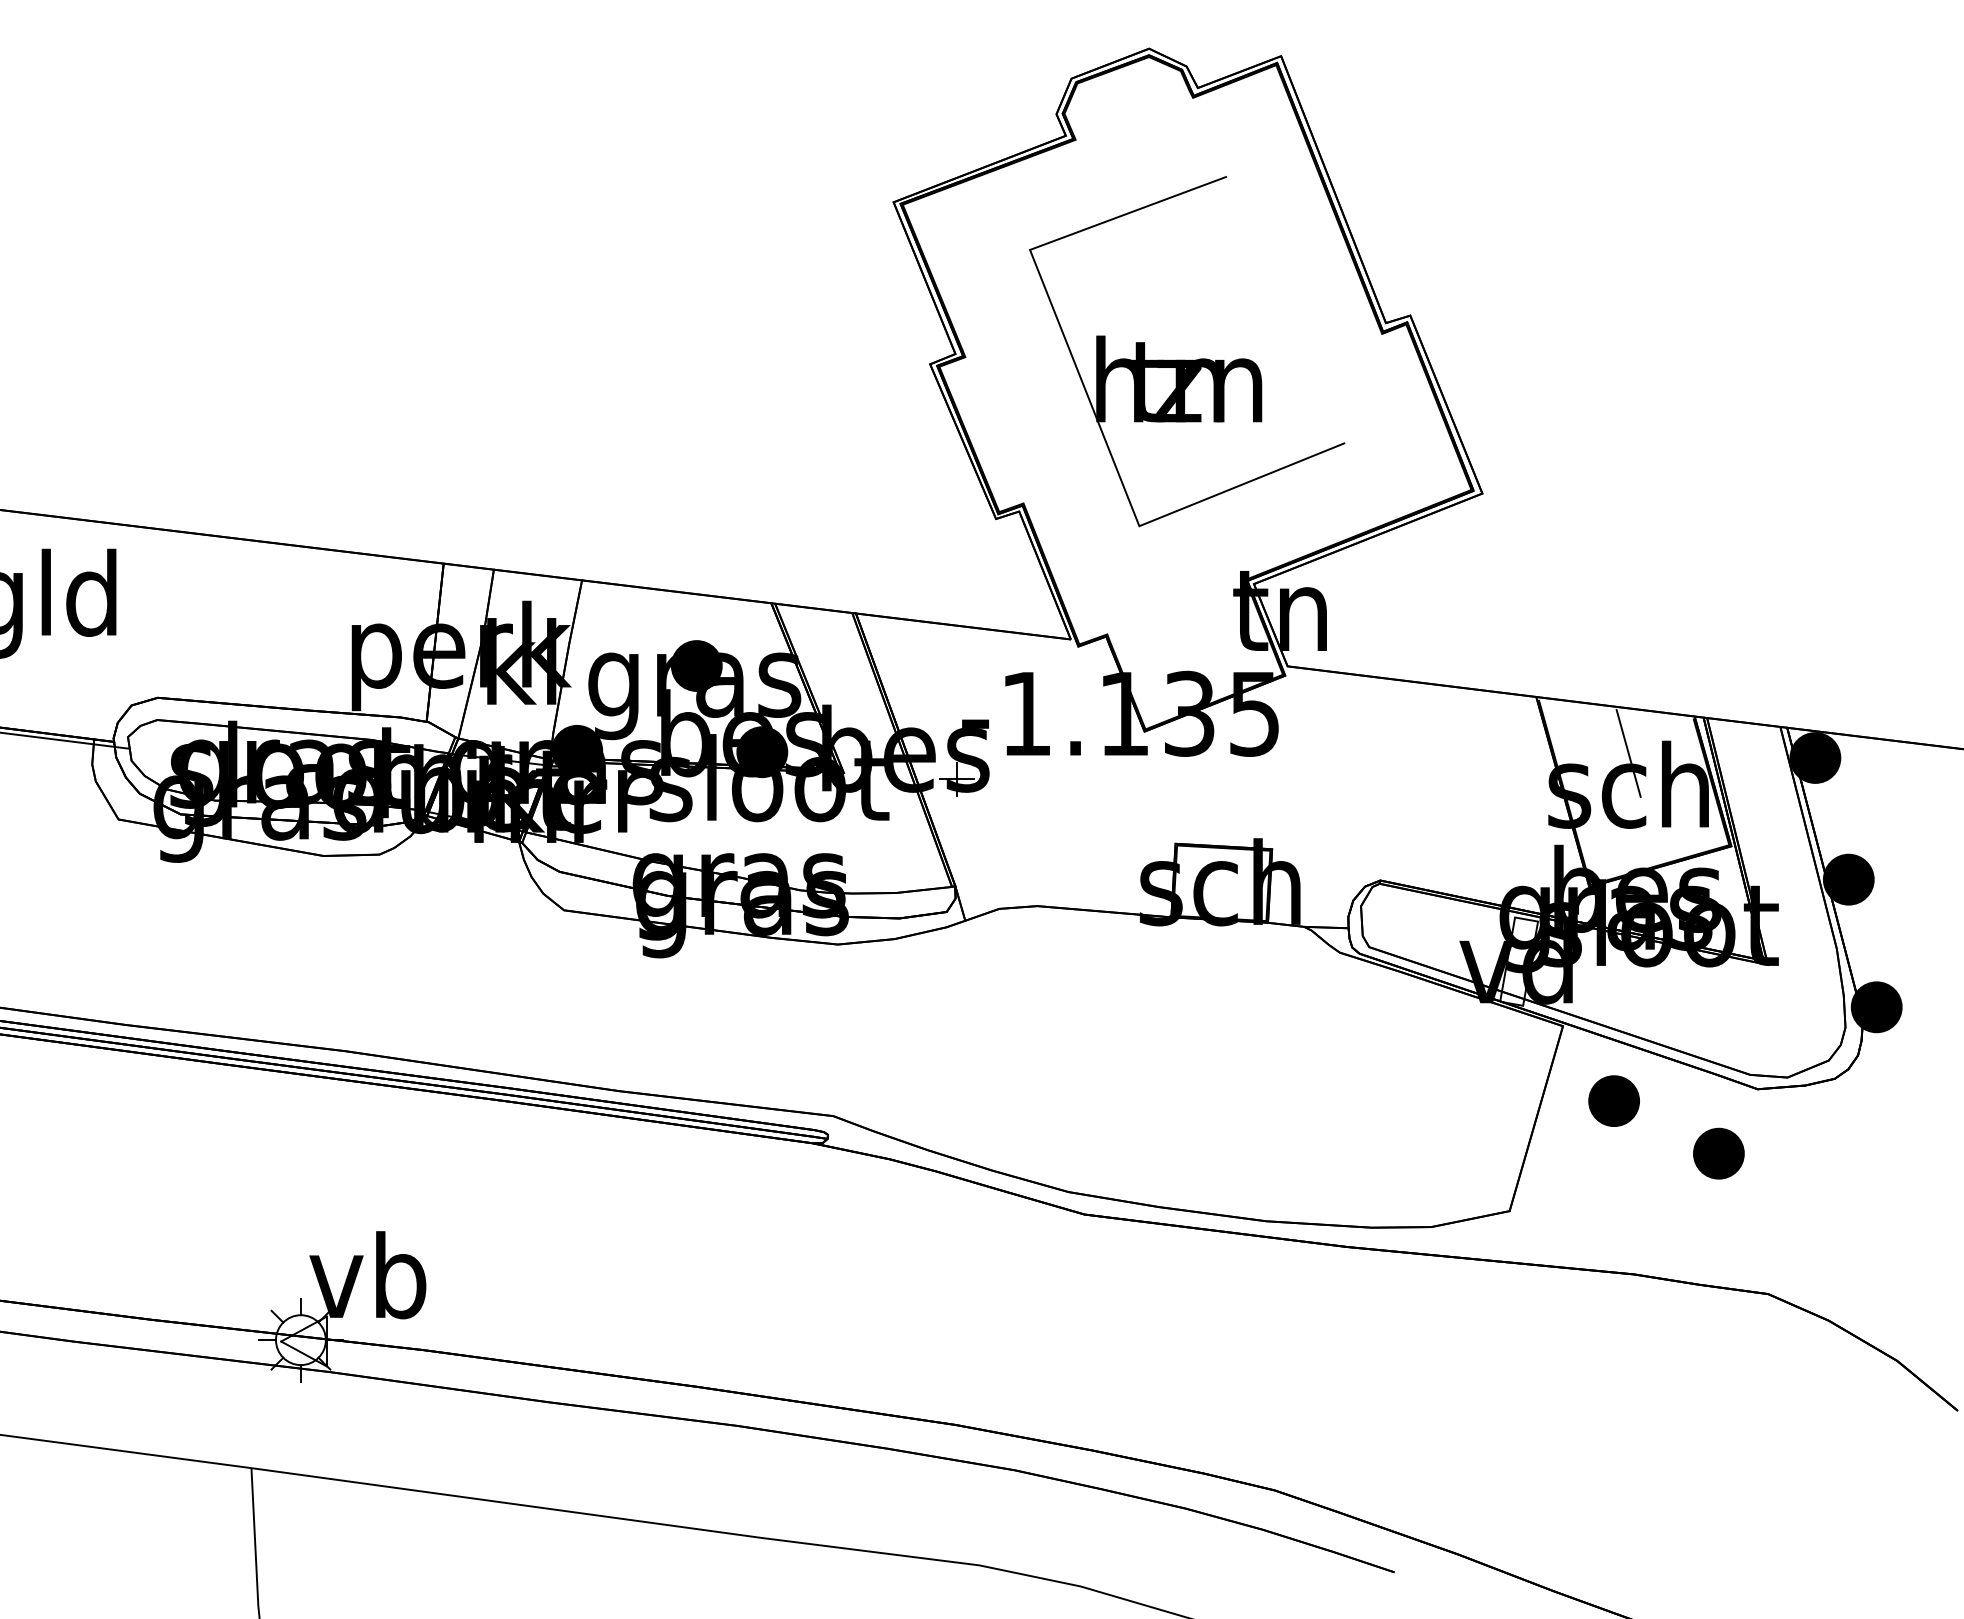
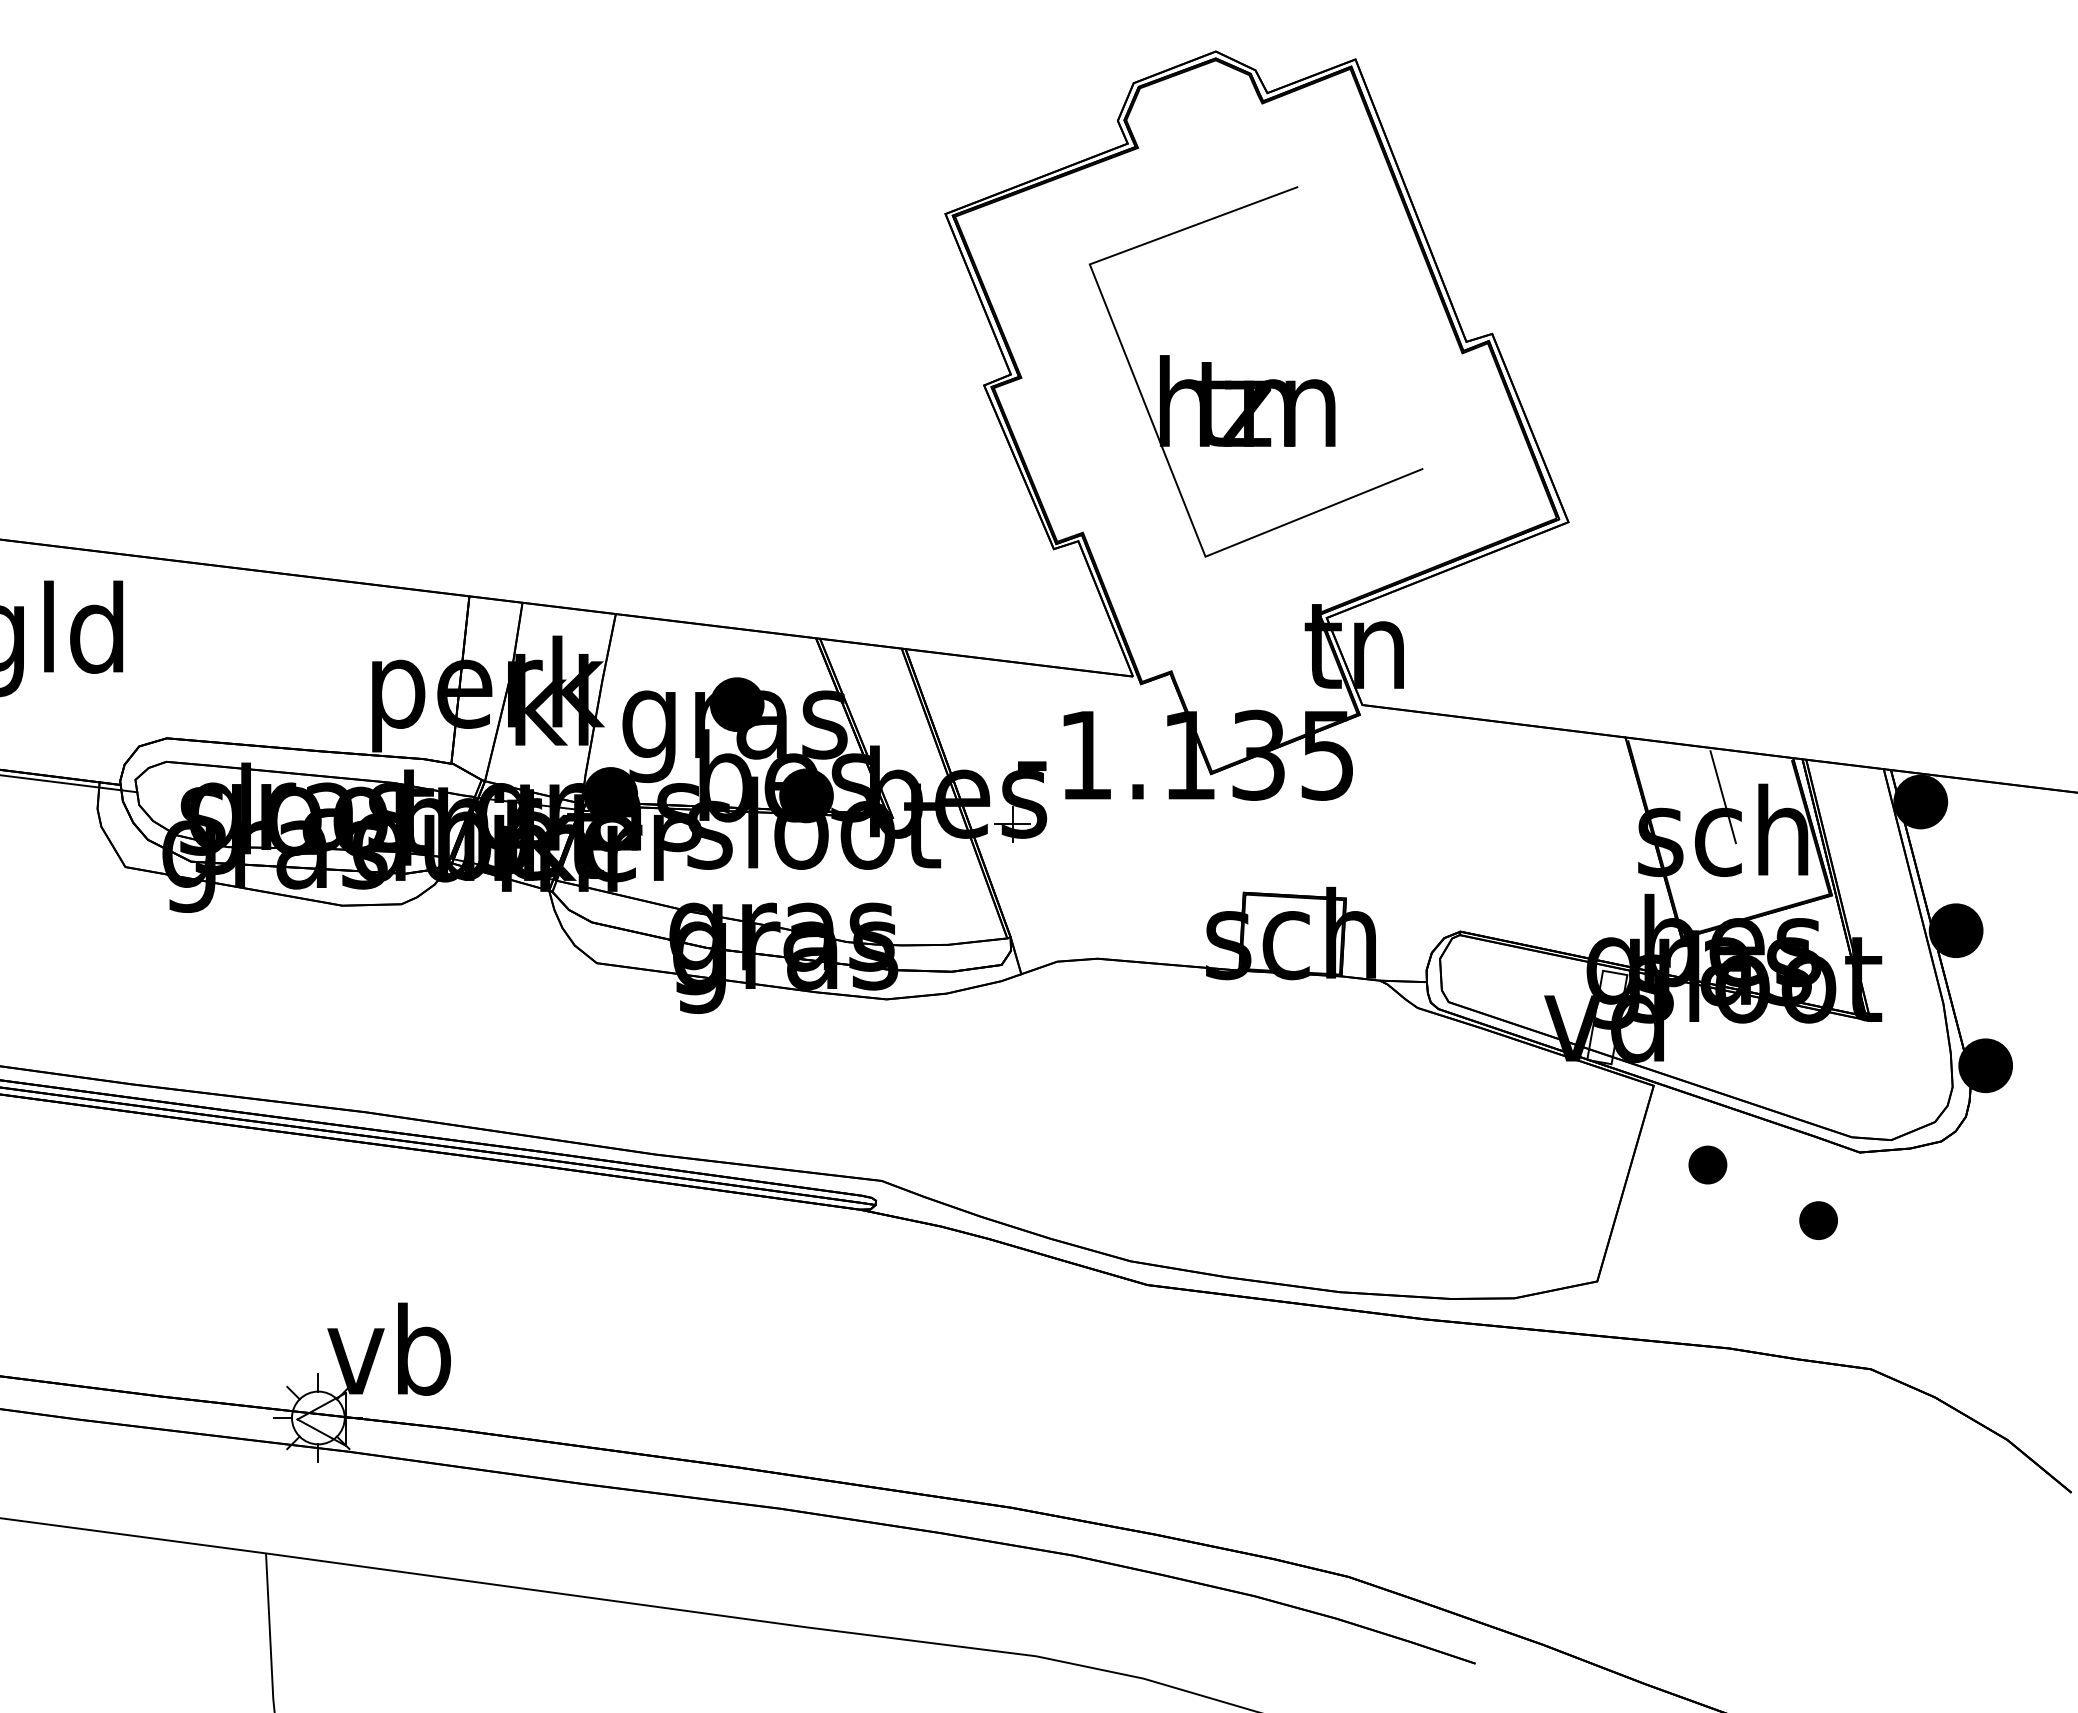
part: (1613, 1100) -> (1707, 1164), size x0.7
part: (1718, 1153) -> (1818, 1220), size x0.7

